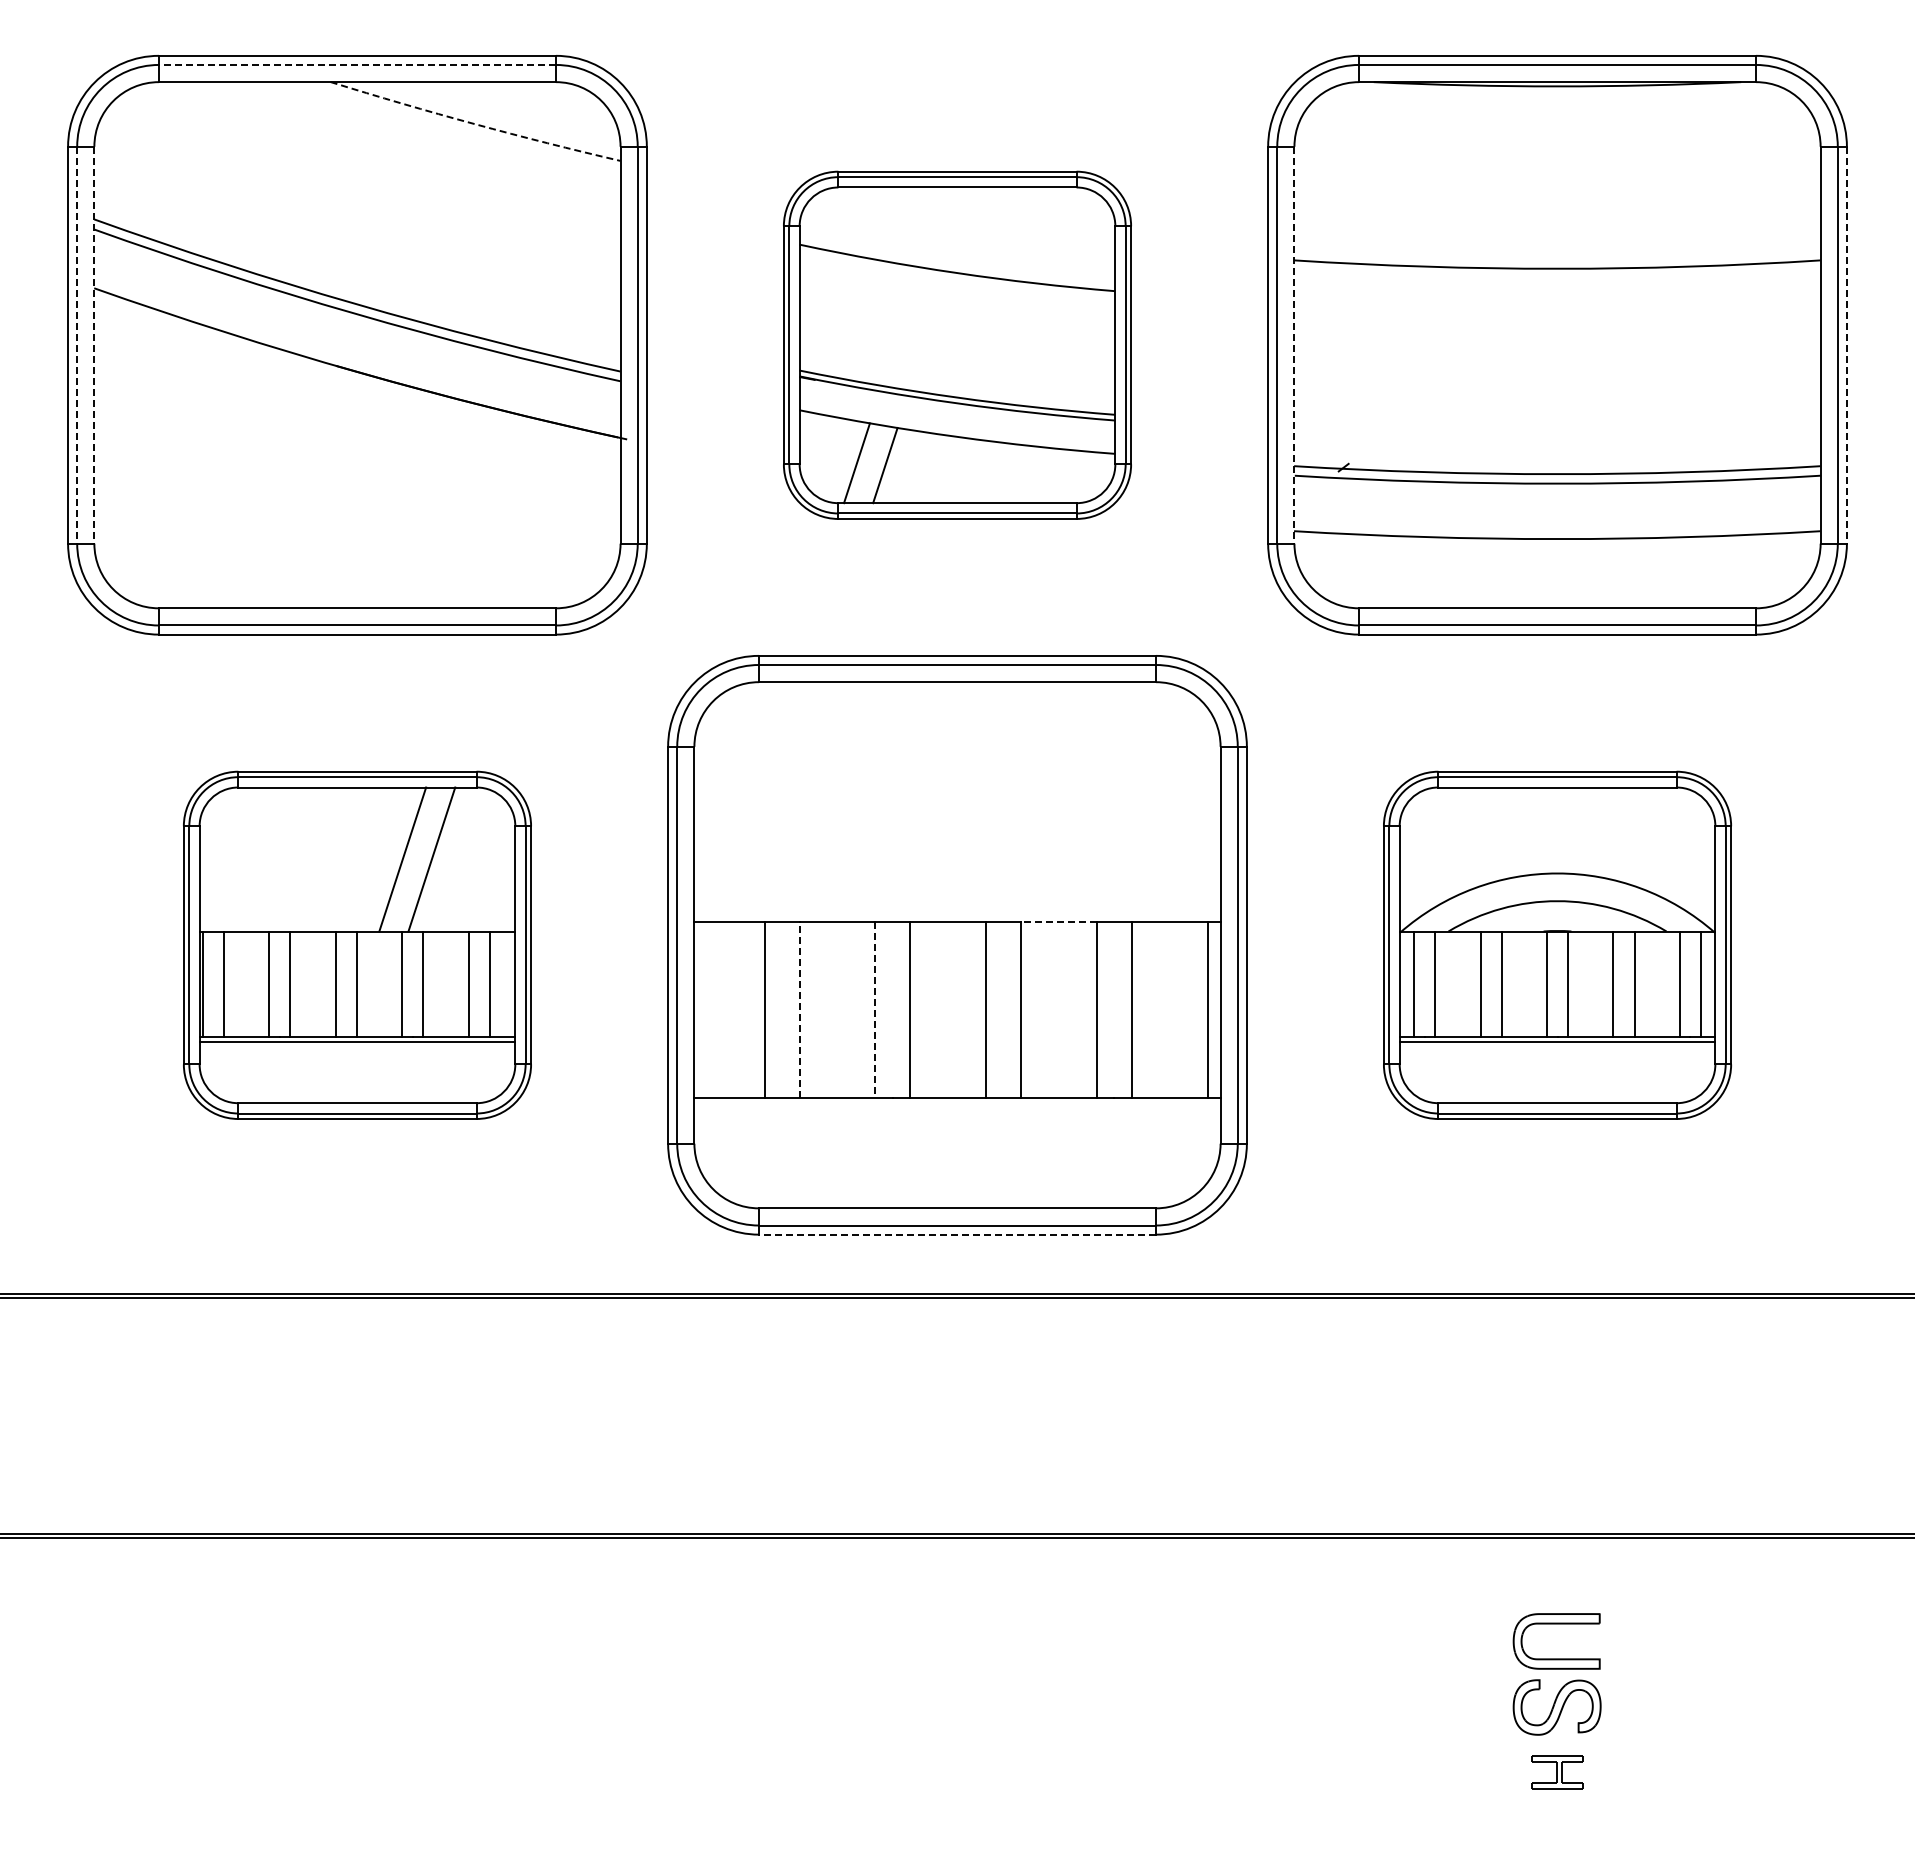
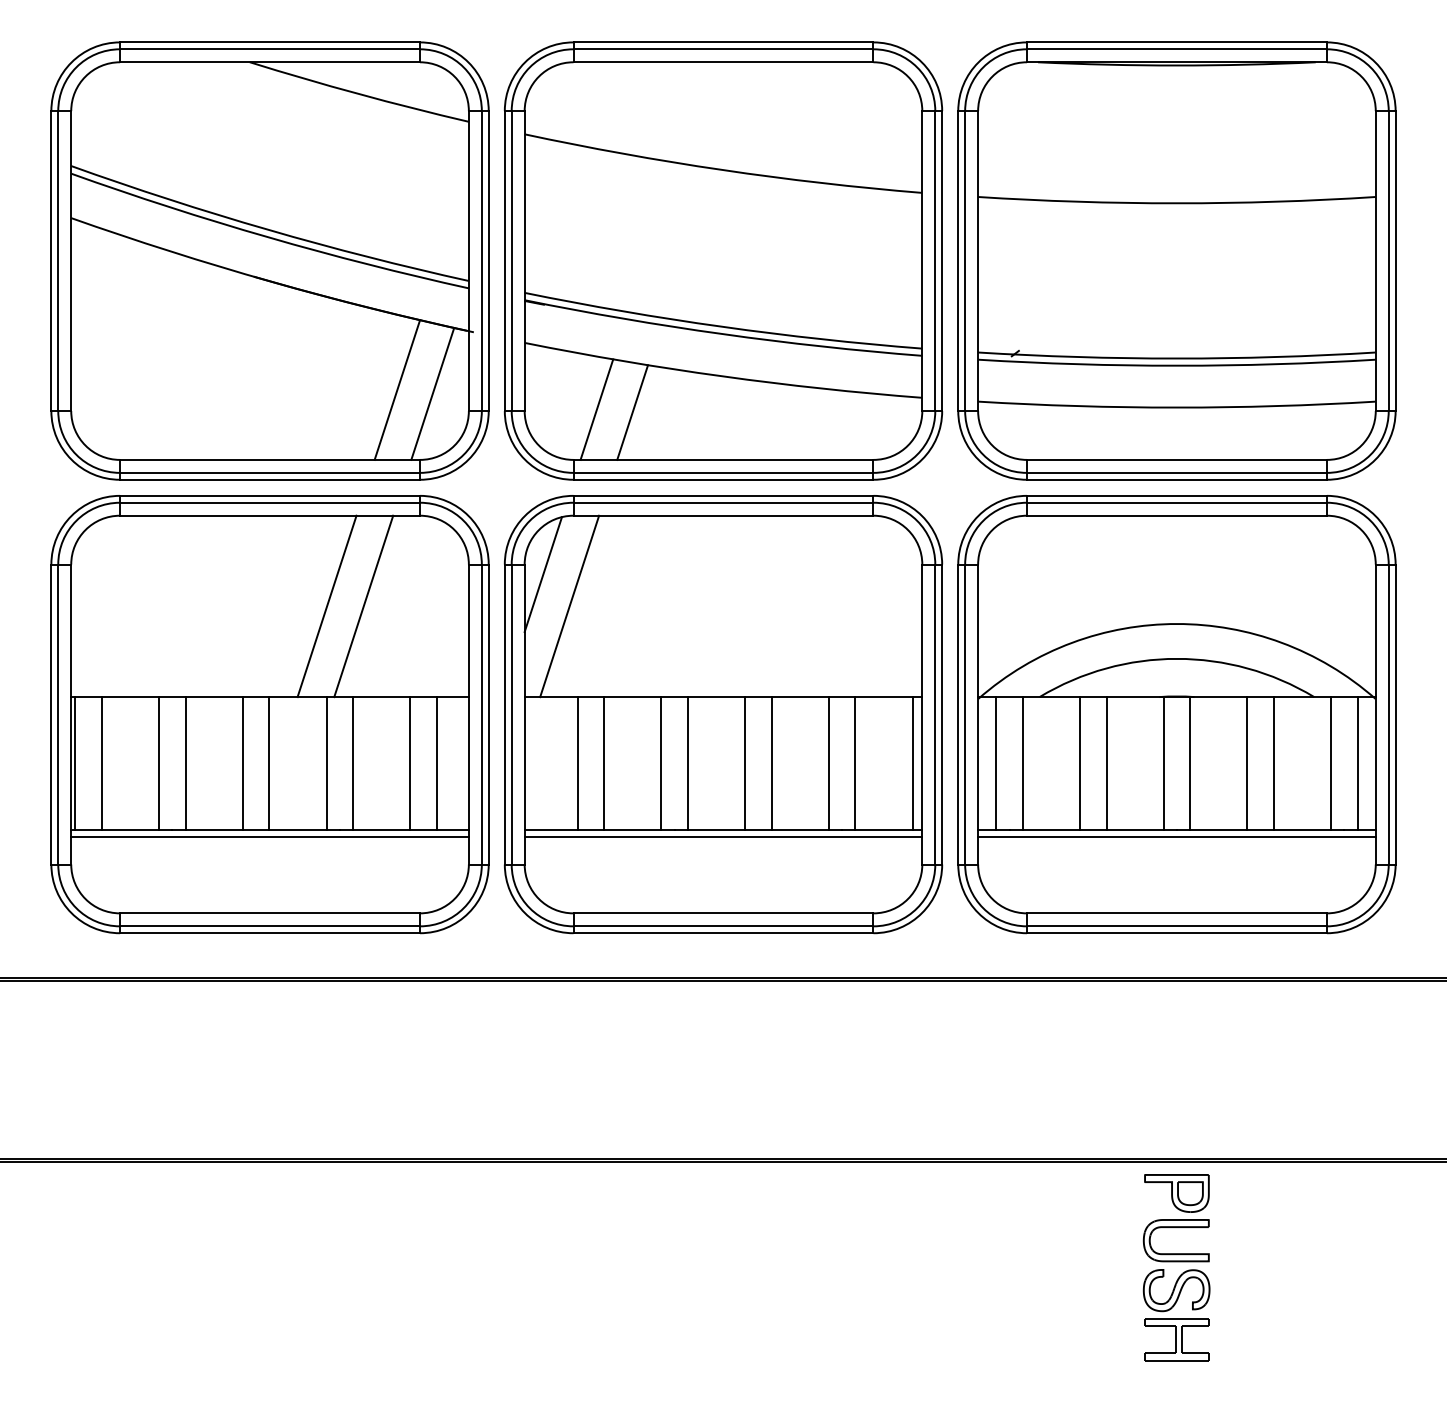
line: (356, 64) -> (269, 48), dashed -> solid
arc: (474, 124) -> (358, 94), dashed -> solid
line: (77, 345) -> (58, 261), dashed -> solid
line: (94, 345) -> (71, 261), dashed -> solid
part: (957, 345) -> (723, 261), size x1.67
line: (1294, 345) -> (978, 261), dashed -> solid
line: (1846, 345) -> (1395, 261), dashed -> solid
line: (525, 515) -> (397, 389), added
line: (572, 520) -> (432, 393), added
line: (718, 760) -> (542, 574), added
line: (753, 802) -> (569, 606), added
line: (1059, 922) -> (800, 697), dashed -> solid
part: (357, 945) -> (270, 714), size x1.67
part: (1557, 945) -> (1176, 714), size x1.67
line: (799, 1009) -> (604, 763), dashed -> solid
line: (875, 1009) -> (661, 763), dashed -> solid
line: (957, 1106) -> (723, 836), added
line: (957, 1234) -> (723, 933), dashed -> solid
part: (1557, 1578) -> (1176, 1193), added
part: (1557, 1772) -> (1176, 1339), size x1.67

